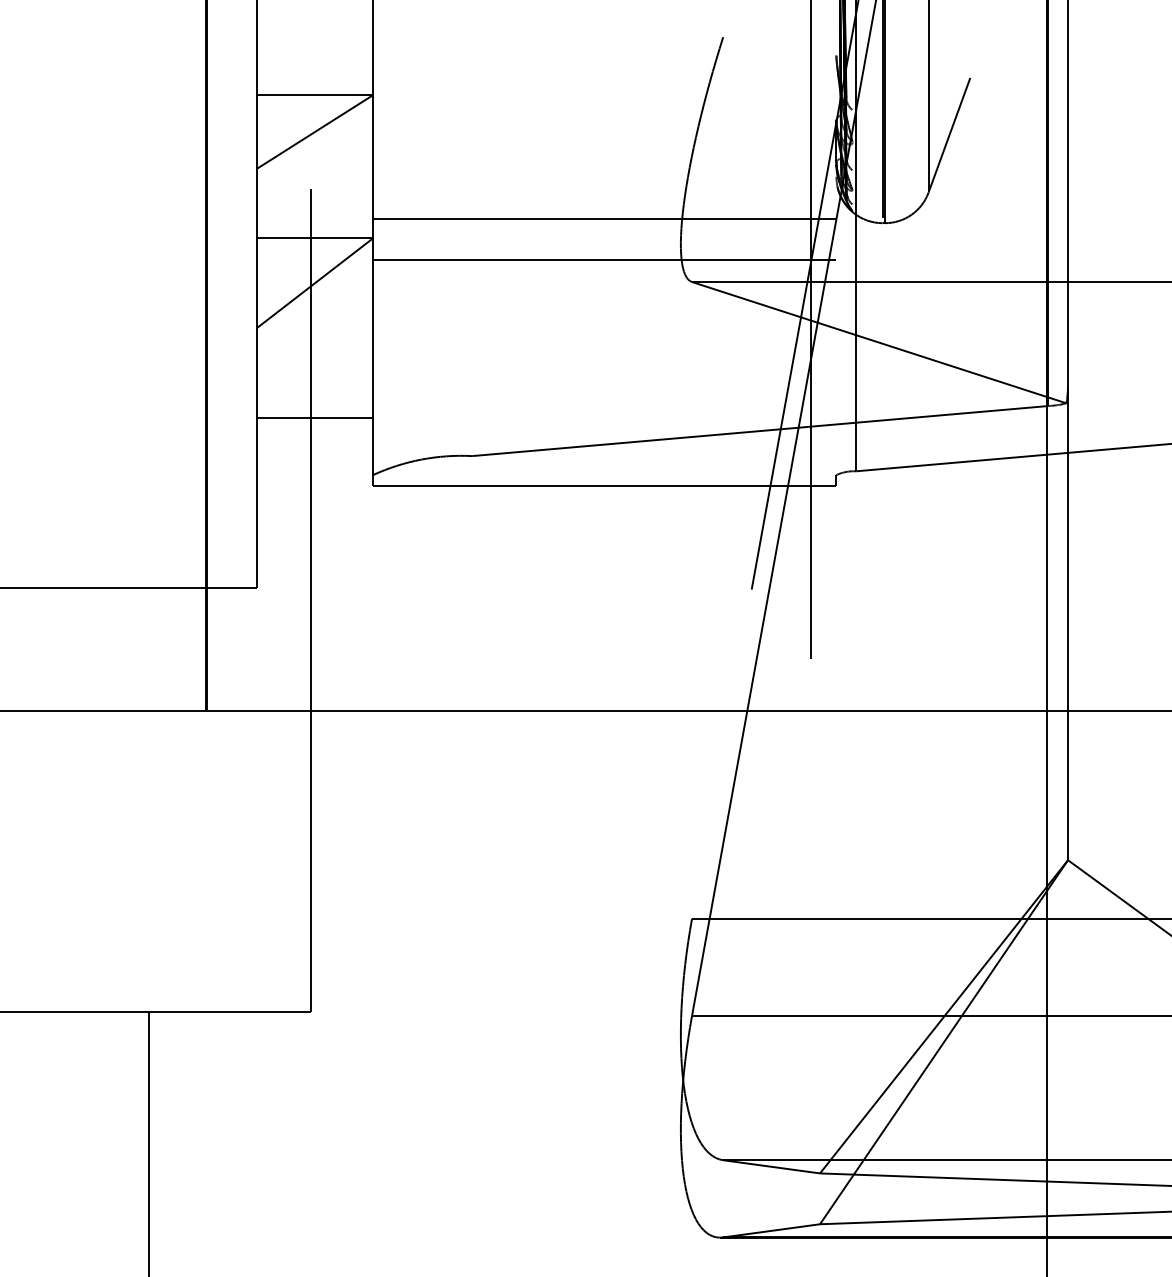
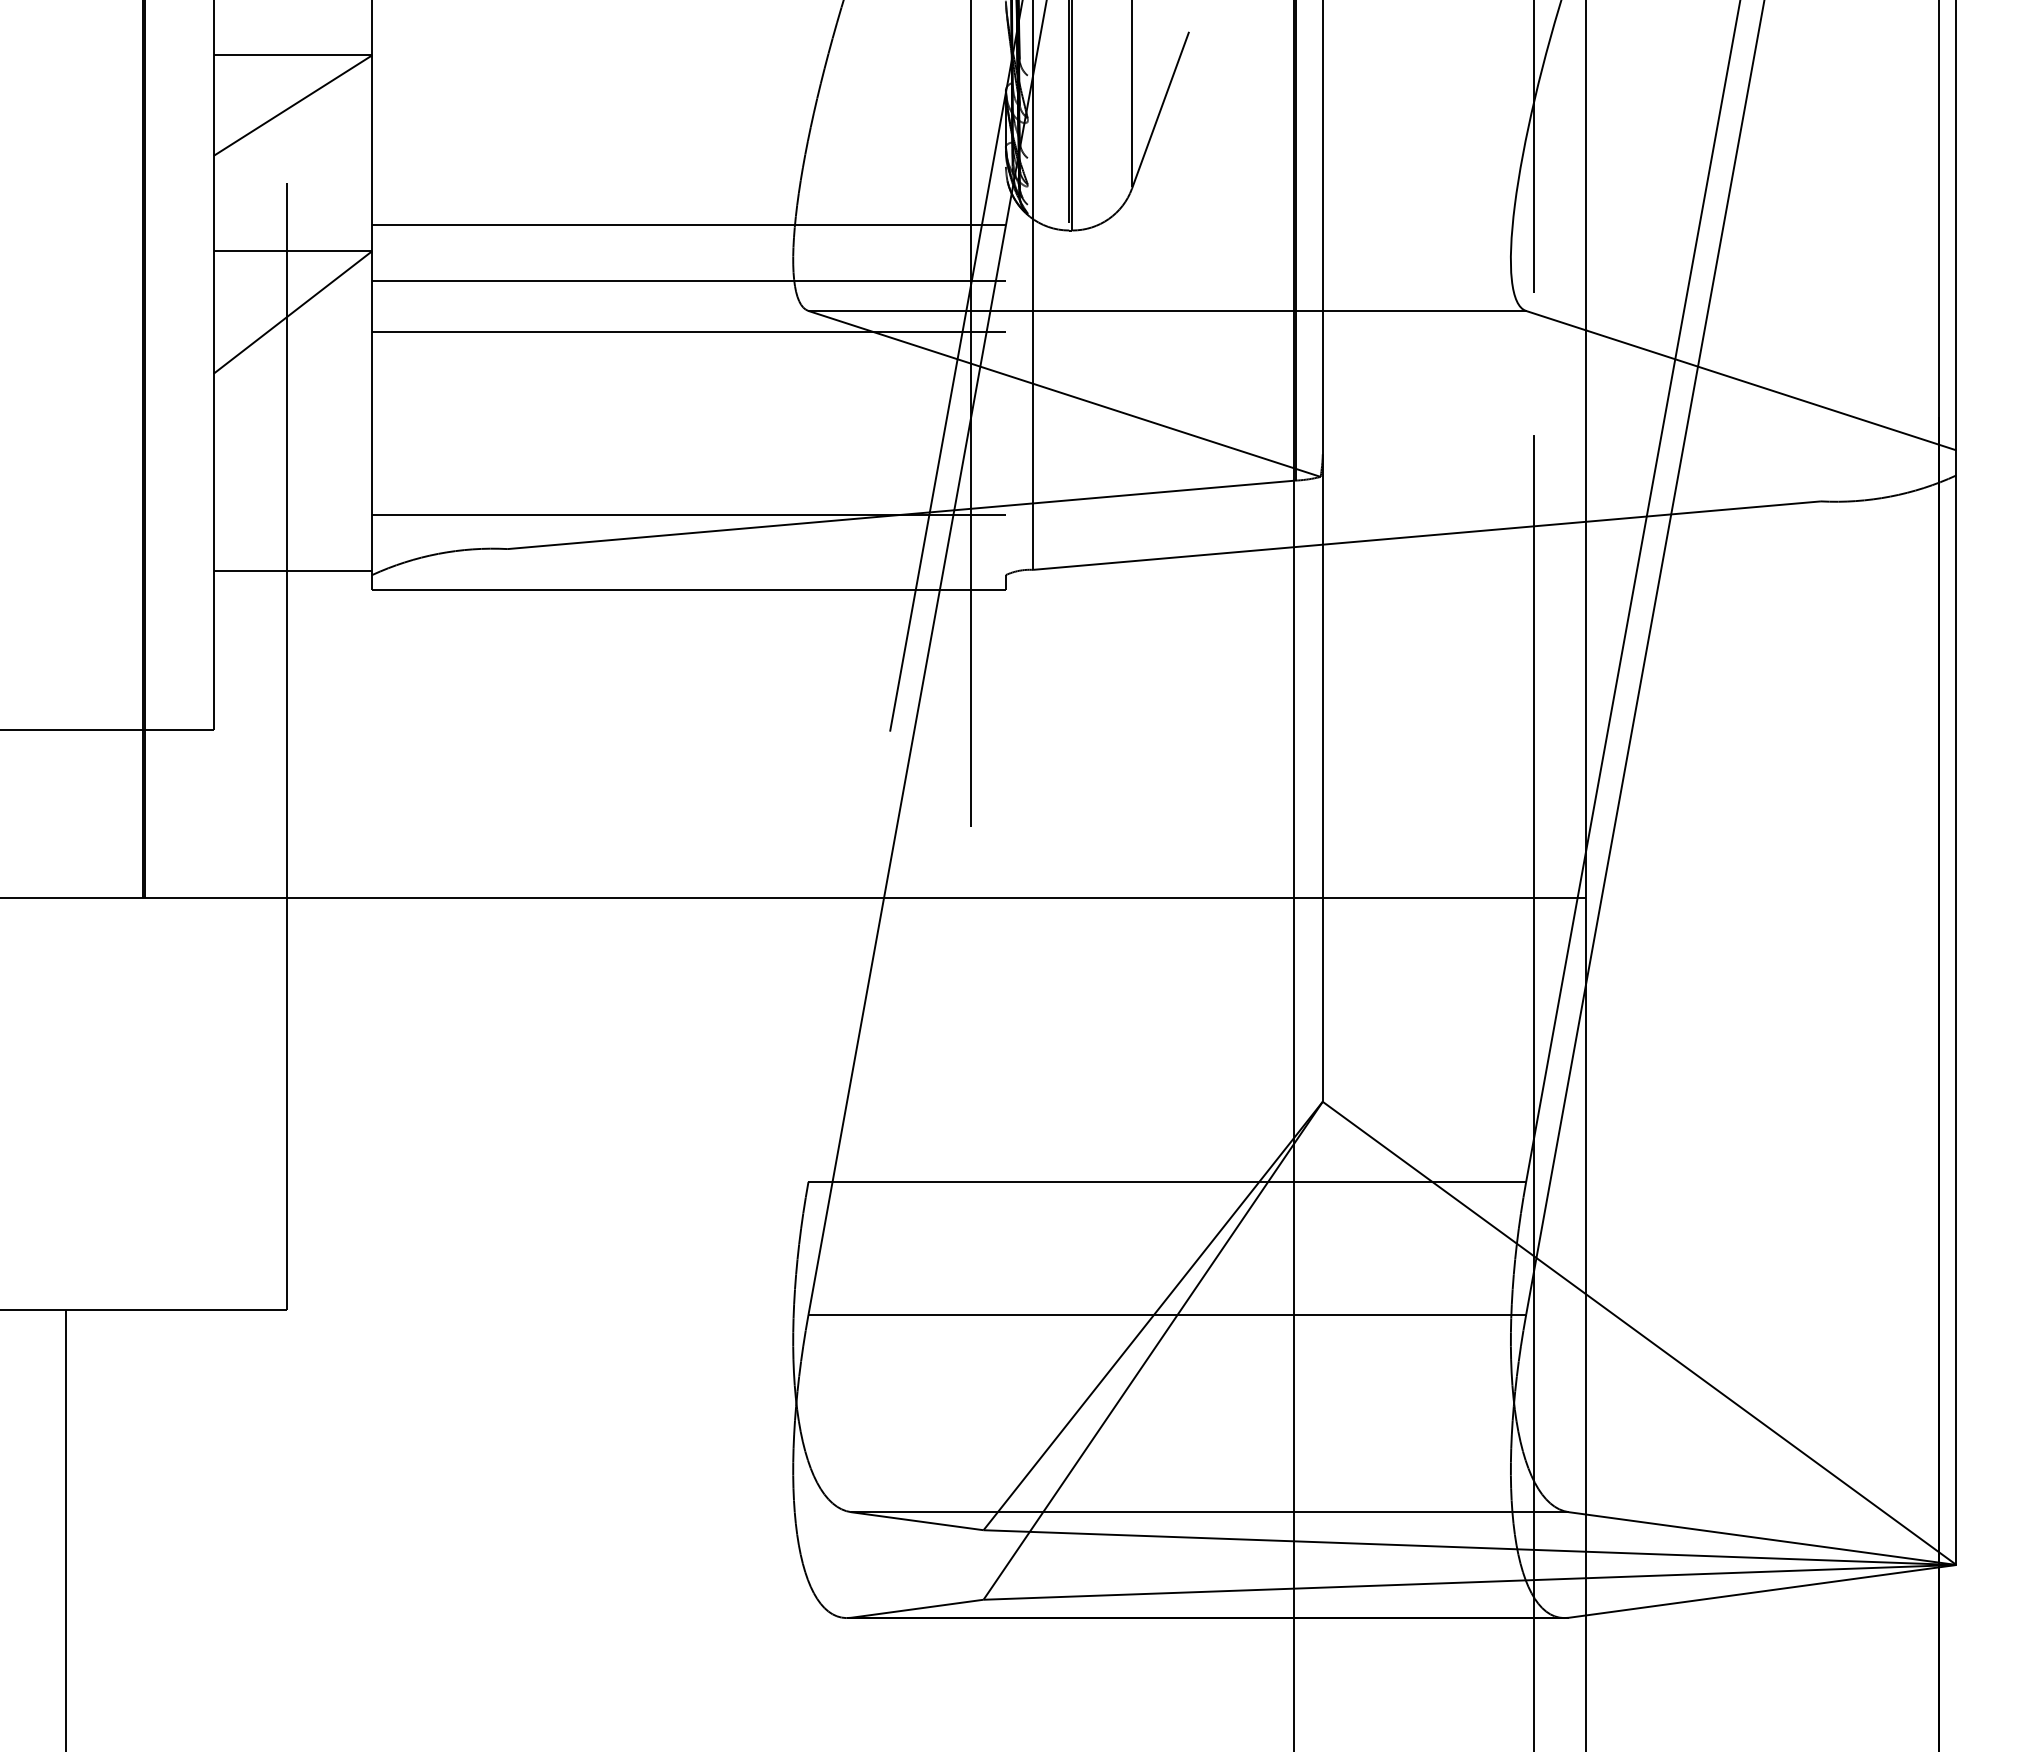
line: (604, 297) -> (688, 332), added
line: (314, 418) -> (292, 571), moved
line: (604, 431) -> (688, 515), added

